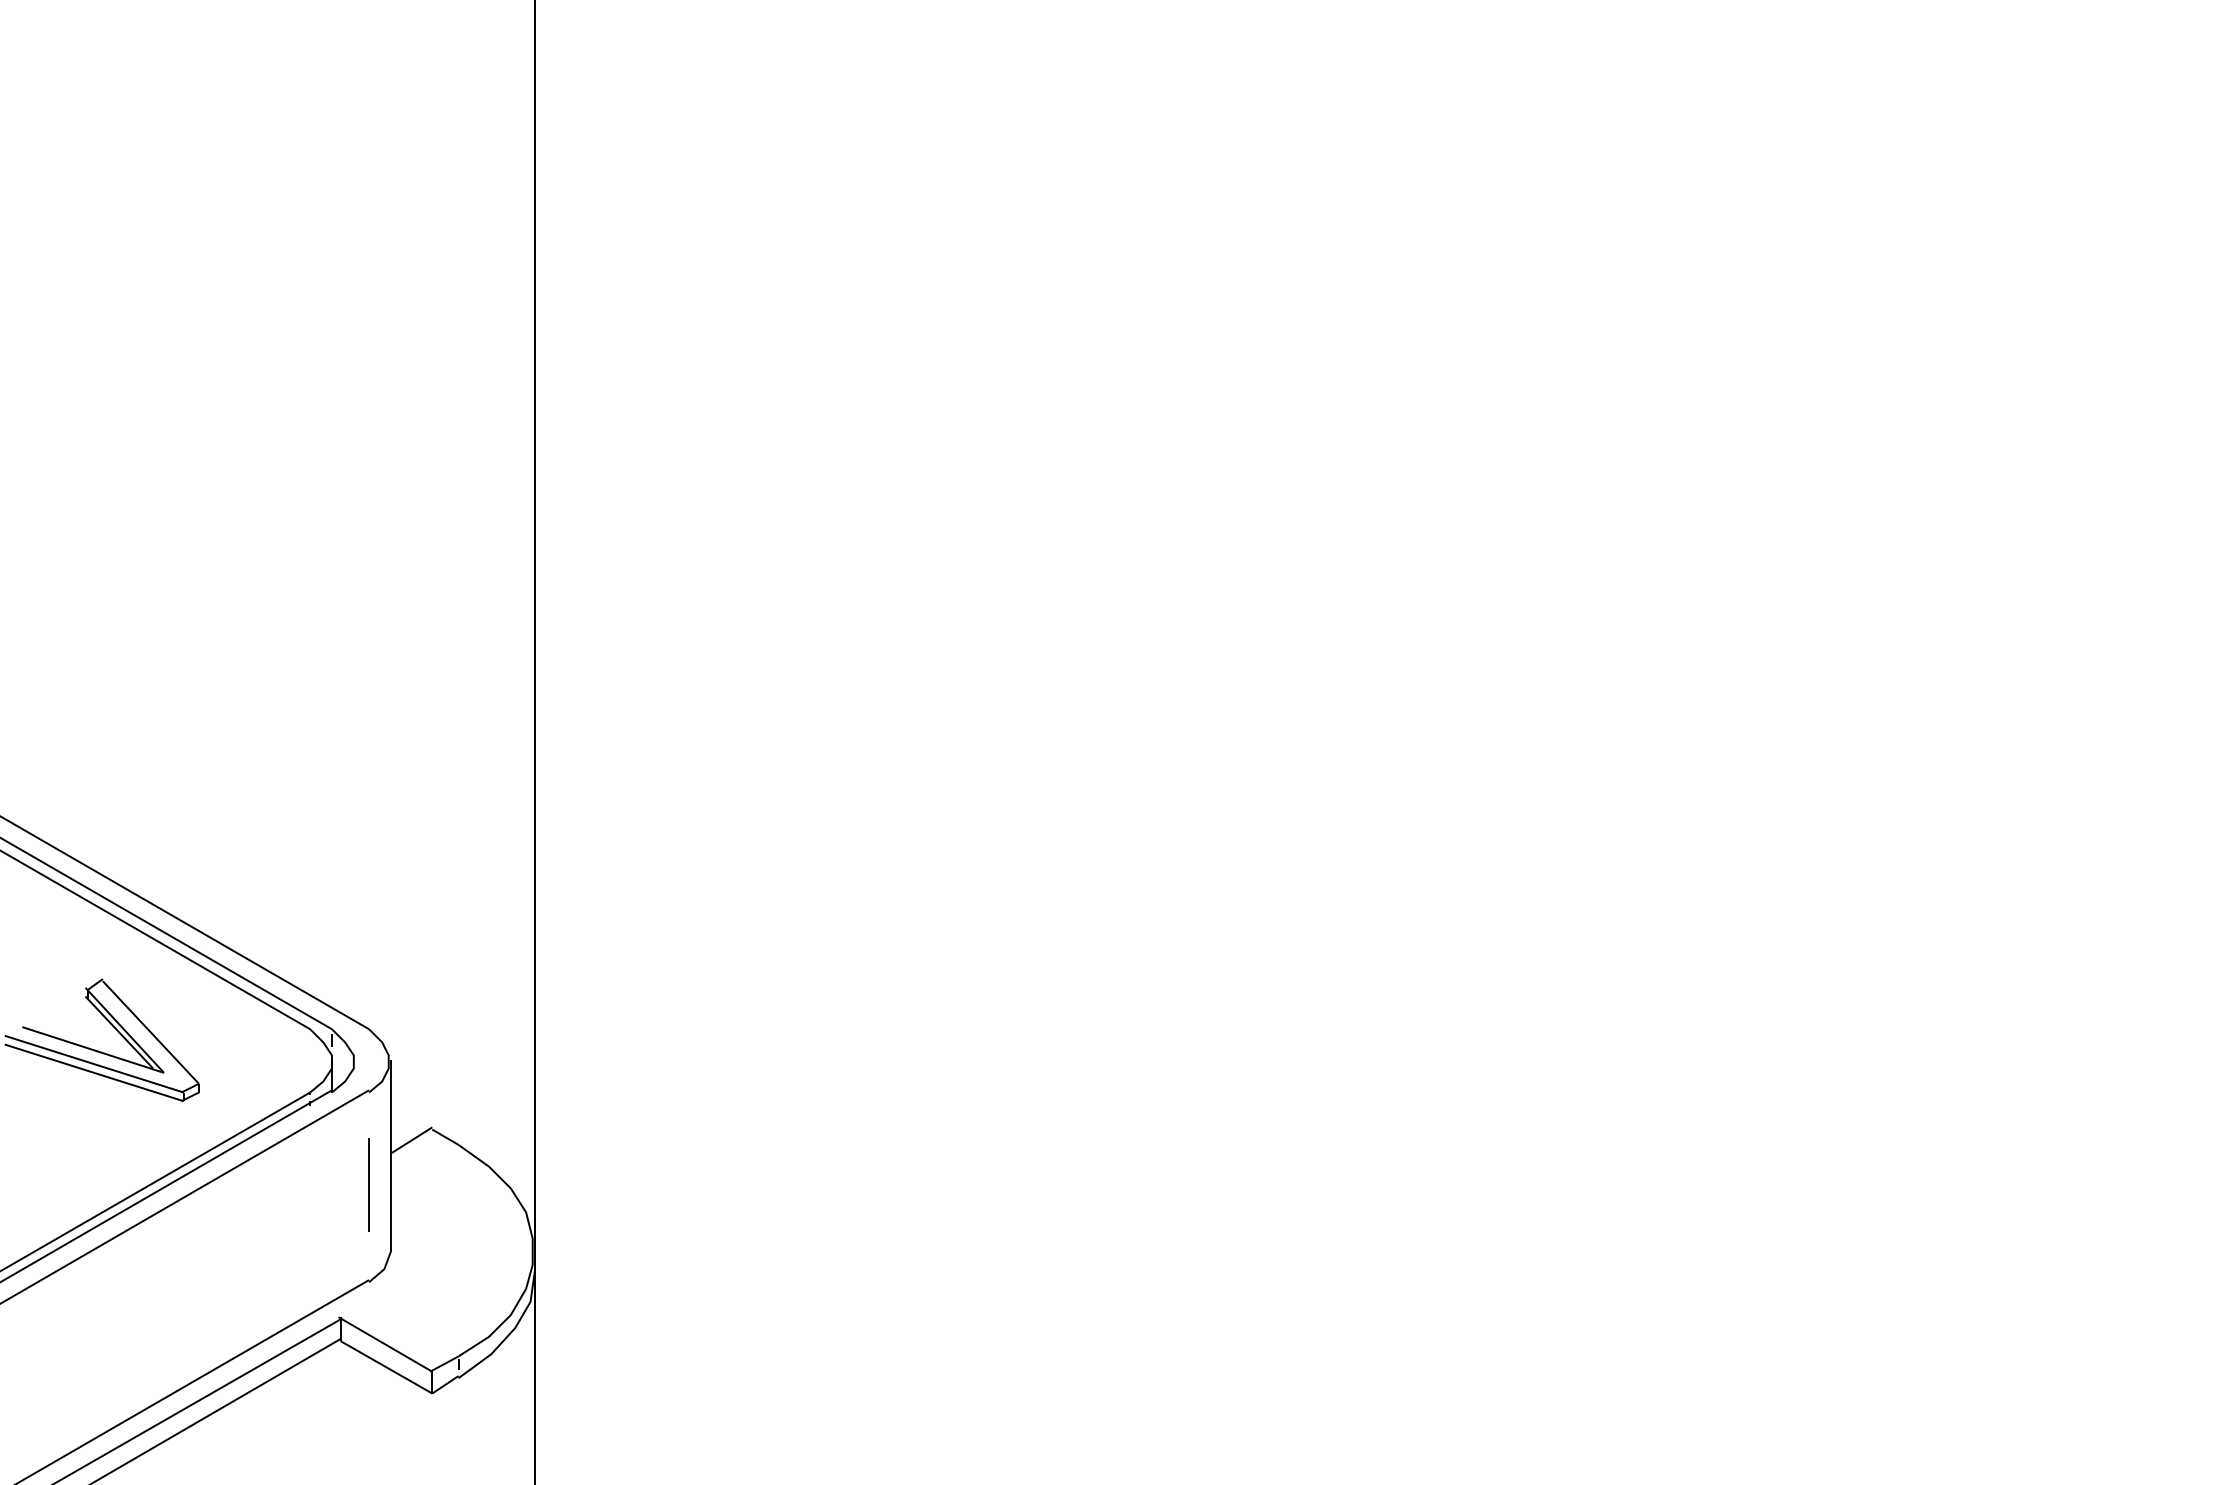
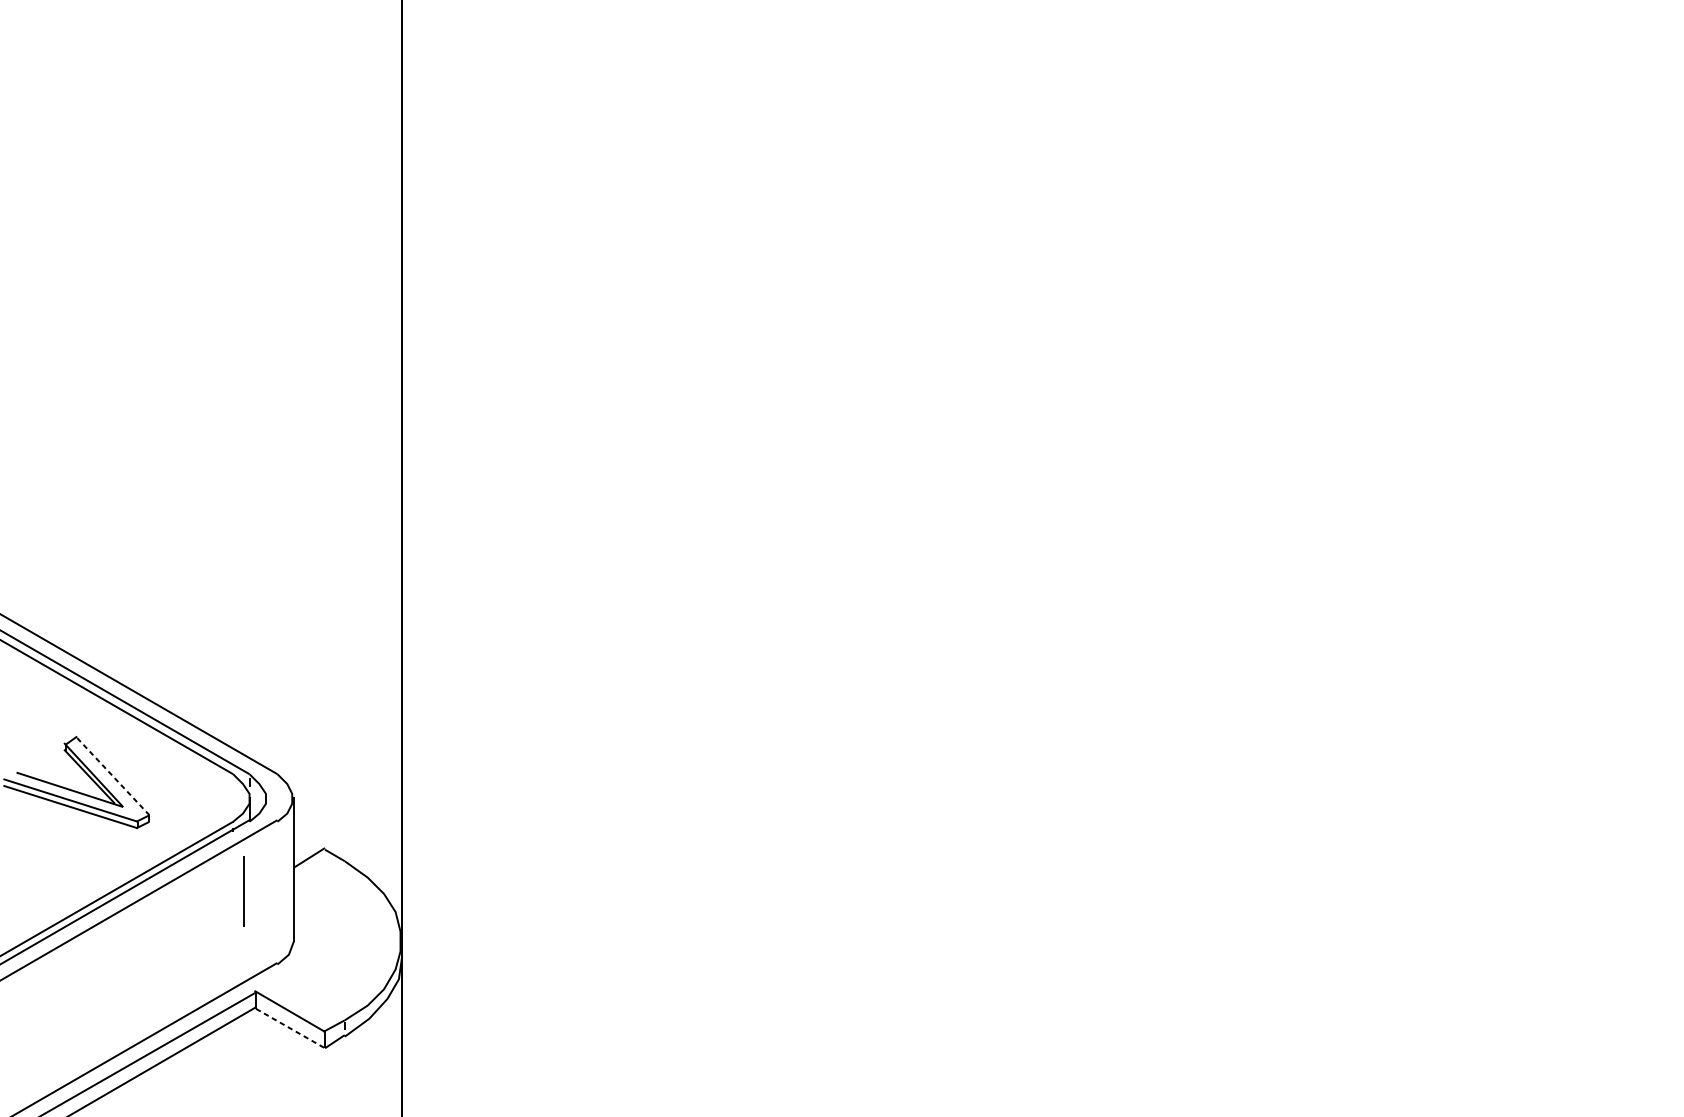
line: (151, 1032) -> (113, 776), solid -> dashed
line: (368, 1184) -> (243, 891), moved
line: (386, 1367) -> (290, 1028), solid -> dashed

